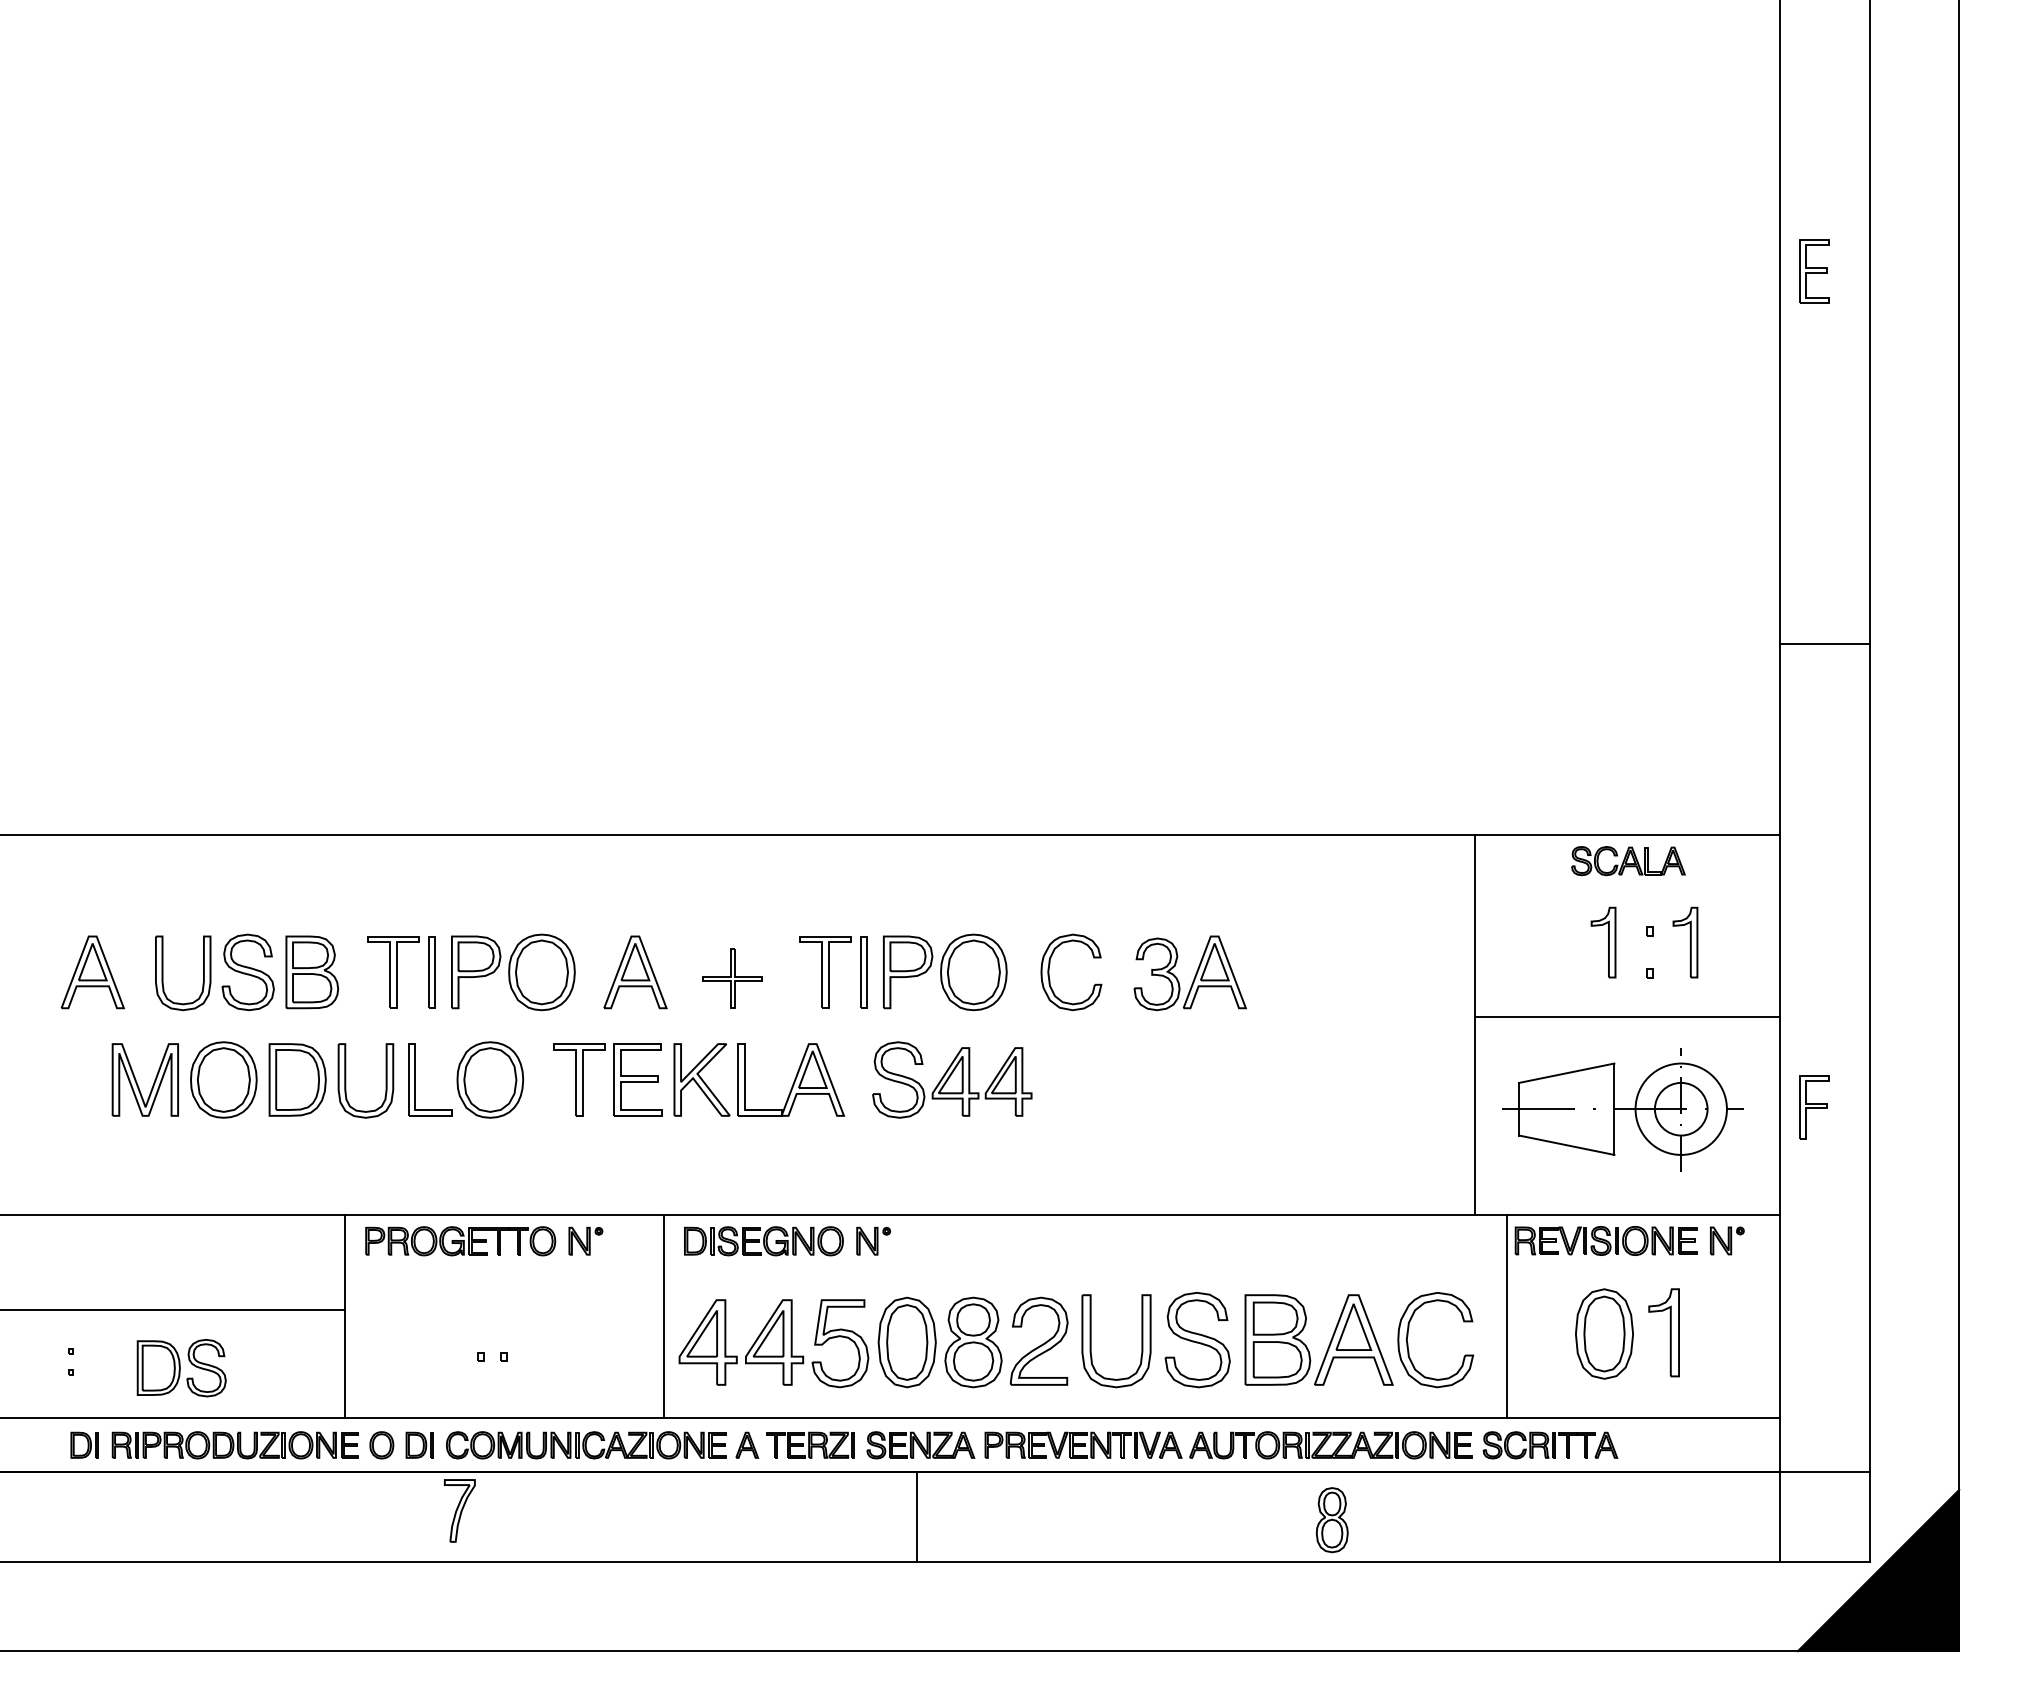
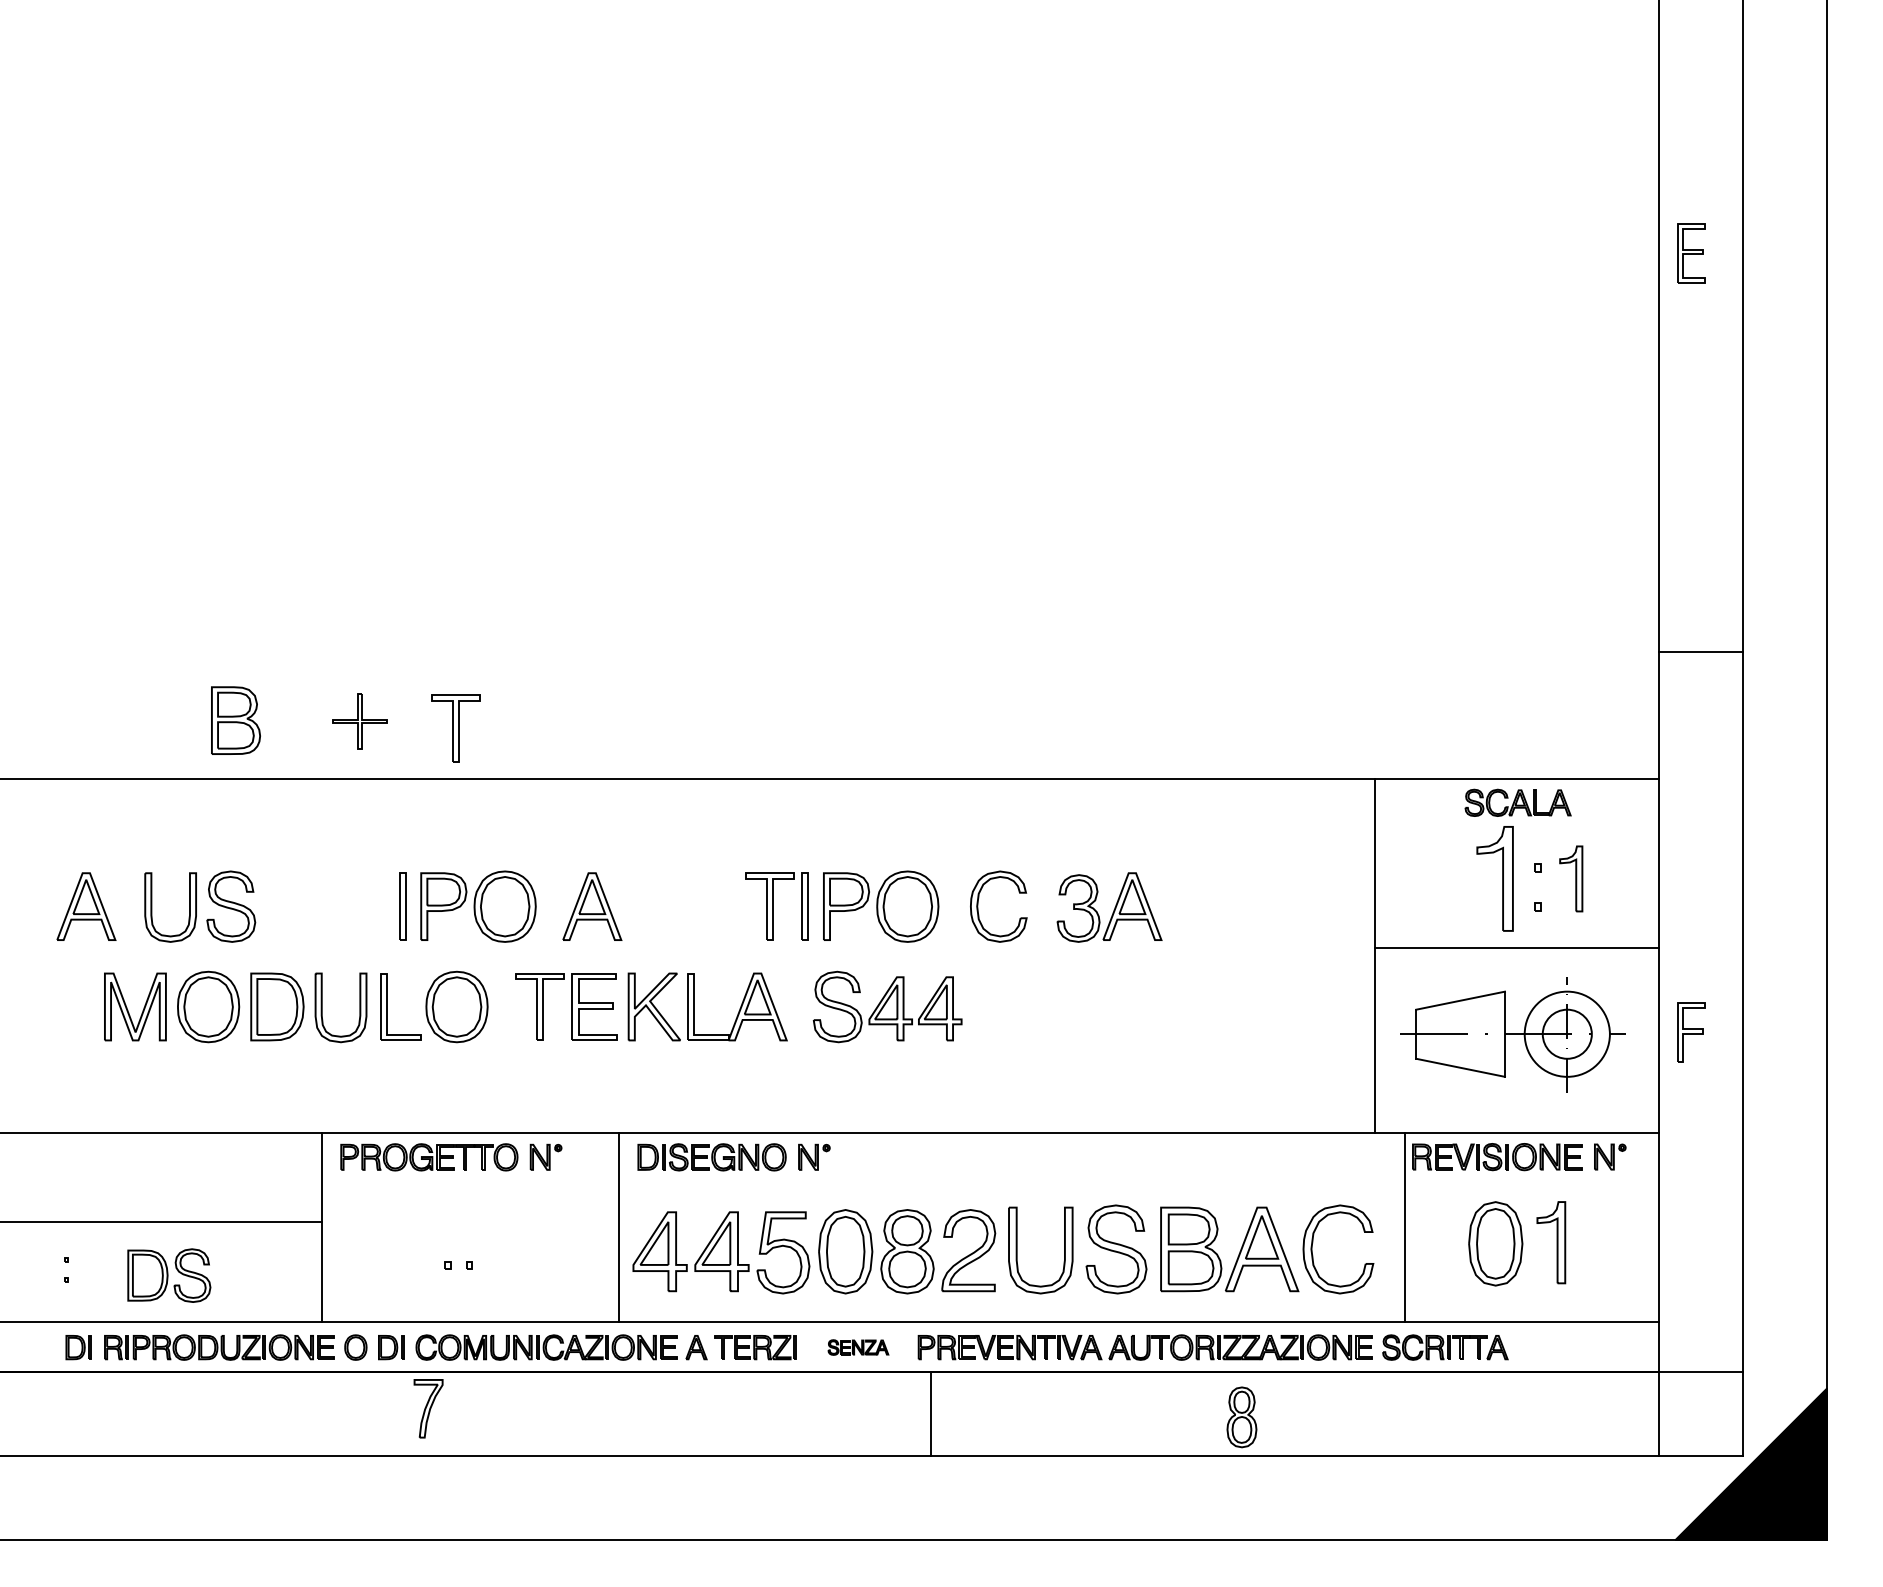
line: (1824, 643) -> (1700, 652), moved
part: (1603, 942) -> (1494, 878), size x1.6
part: (311, 972) -> (235, 720), moved
part: (393, 972) -> (455, 728), moved
part: (732, 978) -> (359, 721), moved
part: (920, 1445) -> (858, 1347), size x0.6
line: (916, 1516) -> (930, 1413), moved

